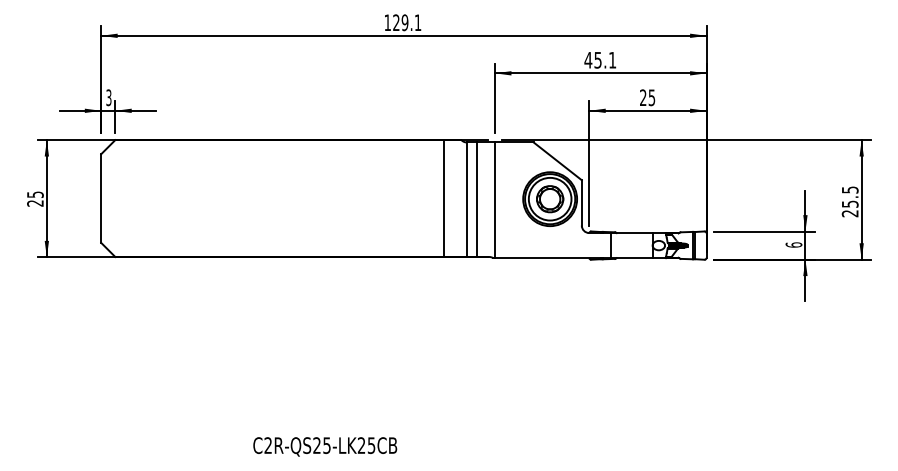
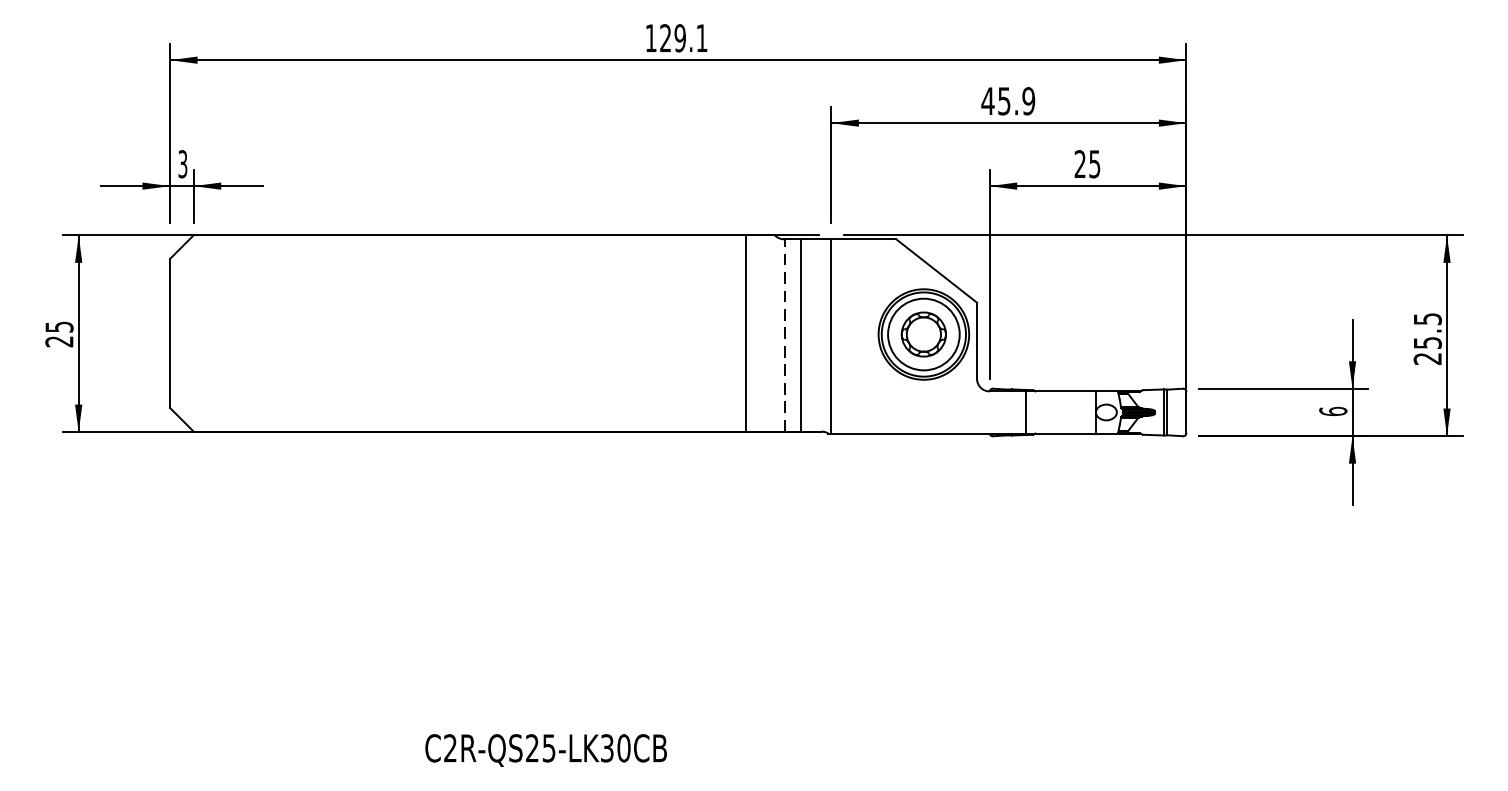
text: (612, 59) -> (1028, 99), 45.1 -> 45.9
line: (467, 199) -> (785, 335), solid -> dashed
text: (366, 445) -> (615, 748), C2R-QS25-LK25CB -> C2R-QS25-LK30CB

